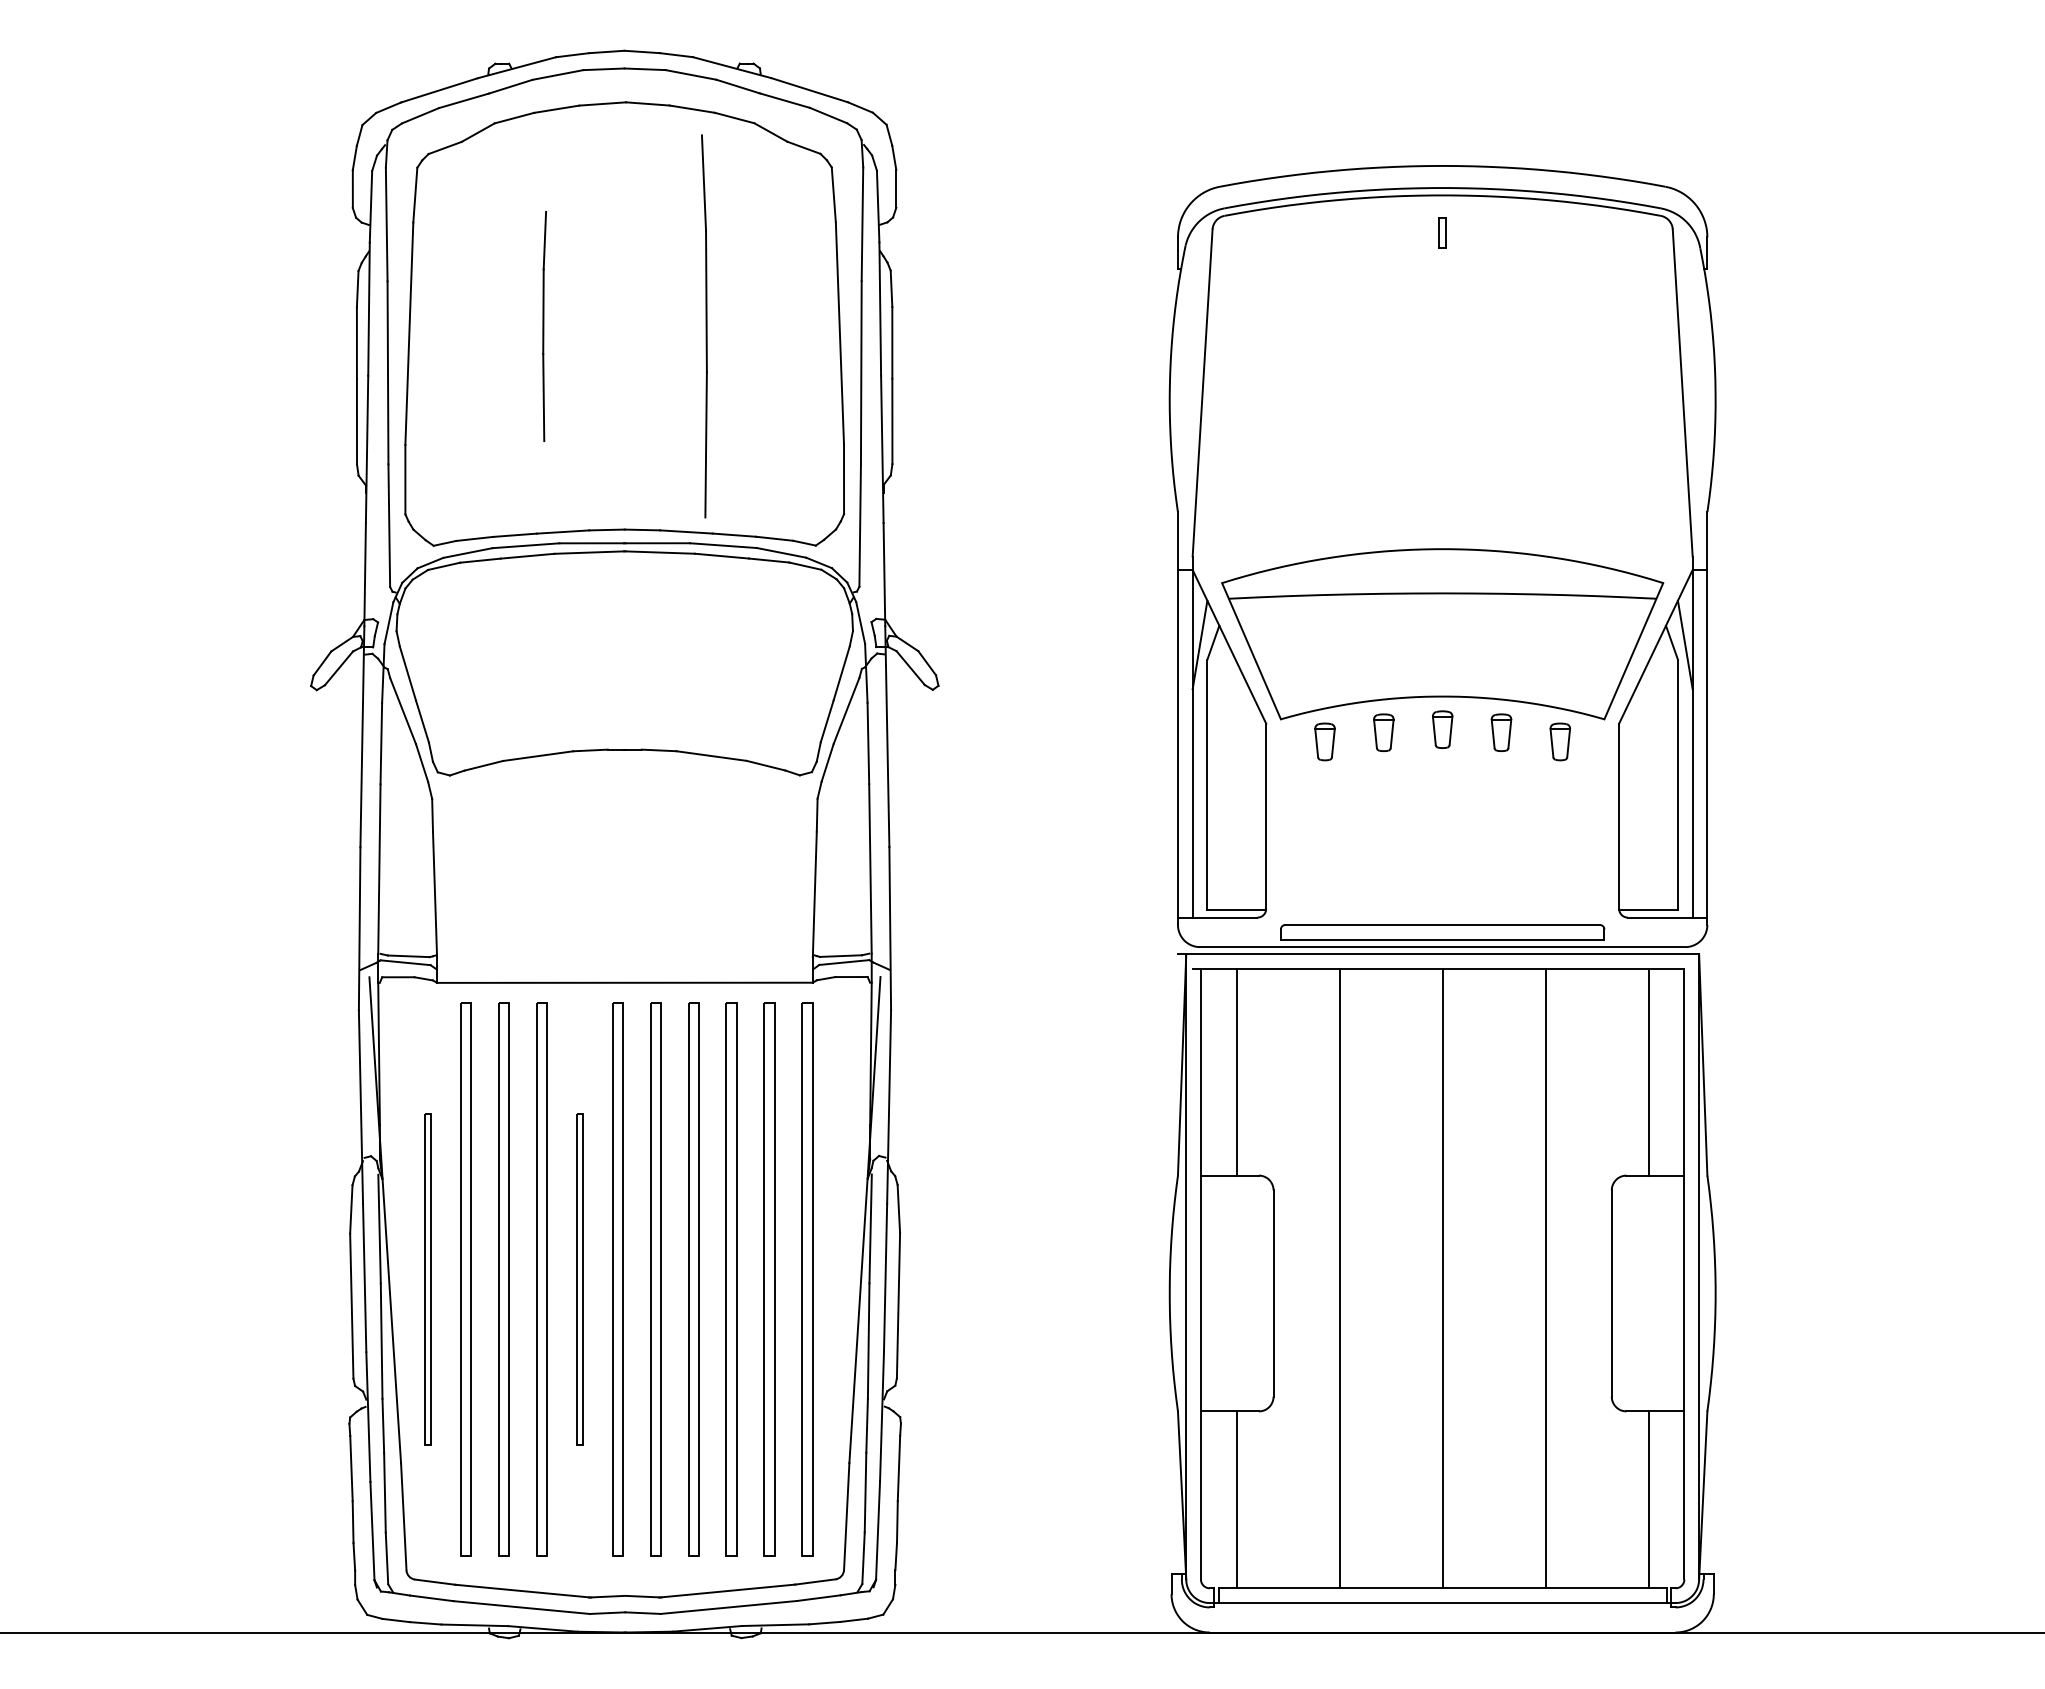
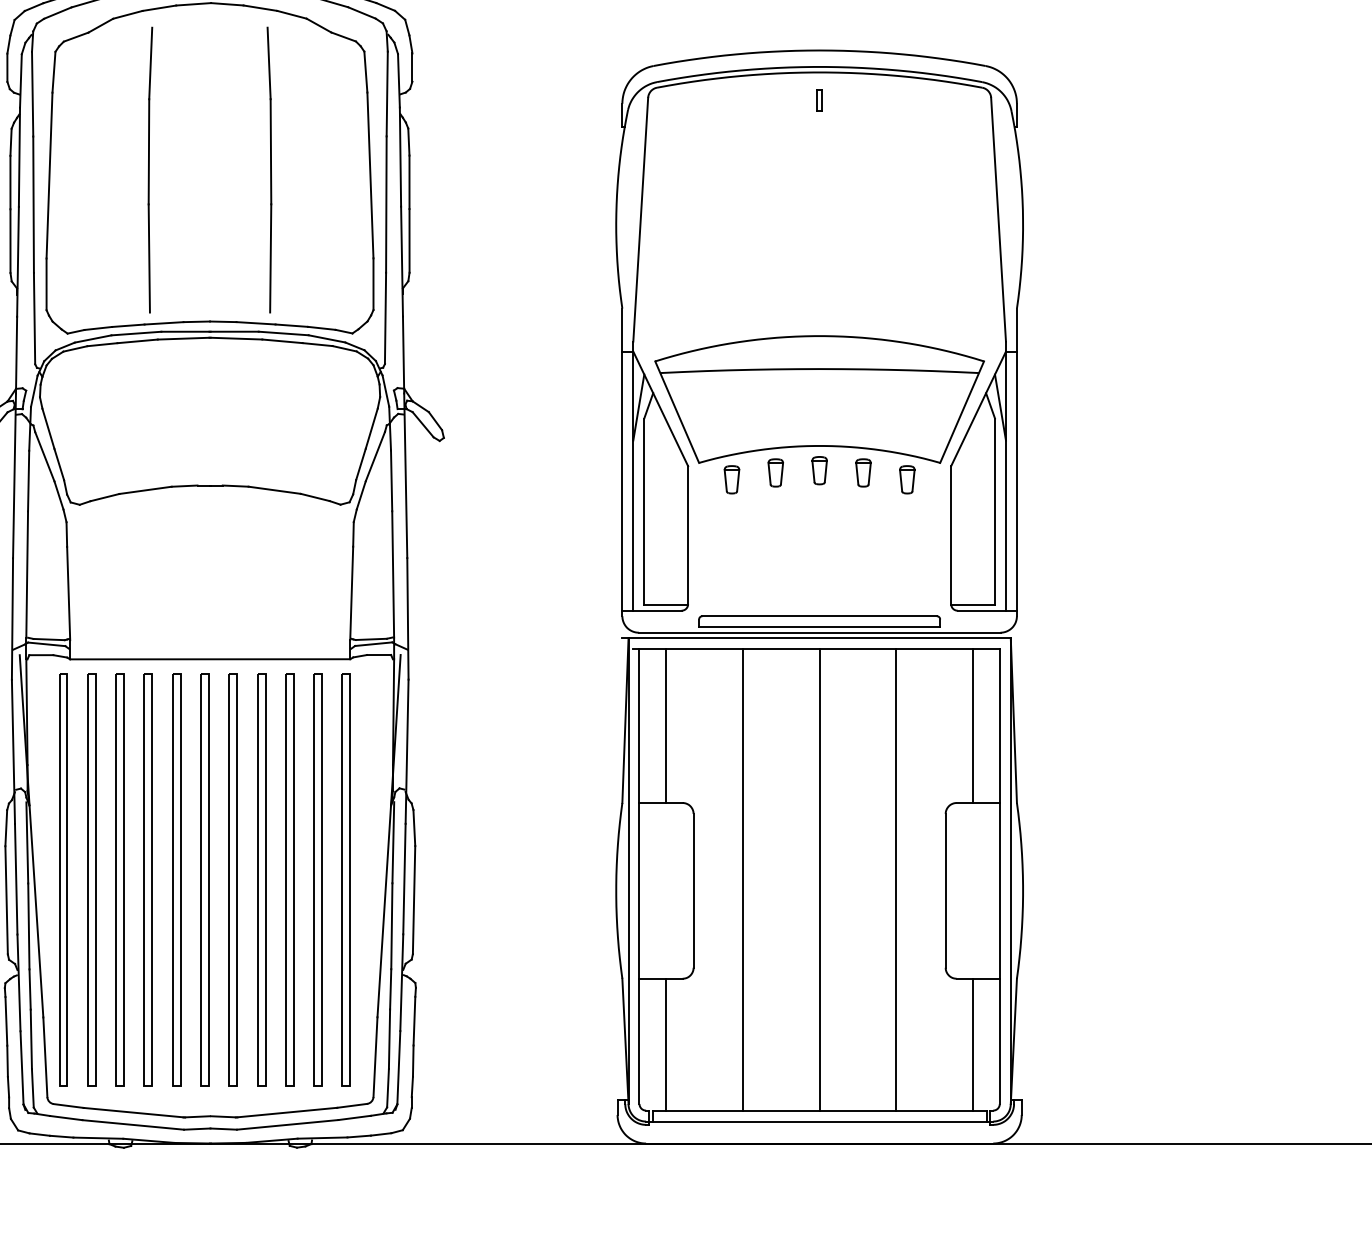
part: (544, 326) -> (150, 170), size x1.67
part: (427, 1279) -> (63, 880), size x1.67
part: (579, 1279) -> (176, 880), size x1.67

